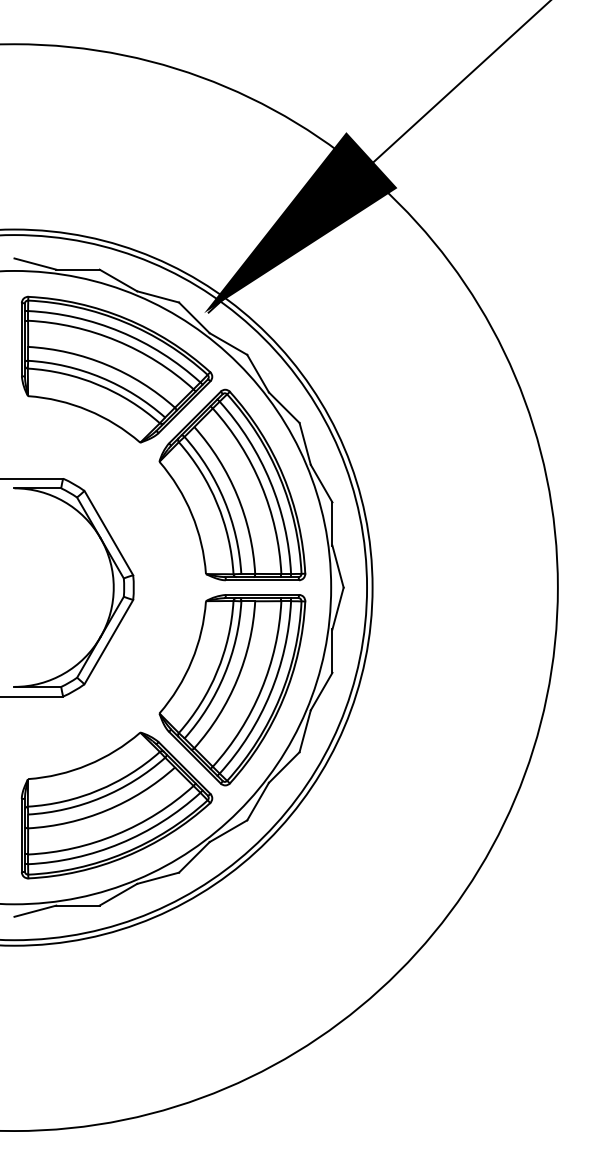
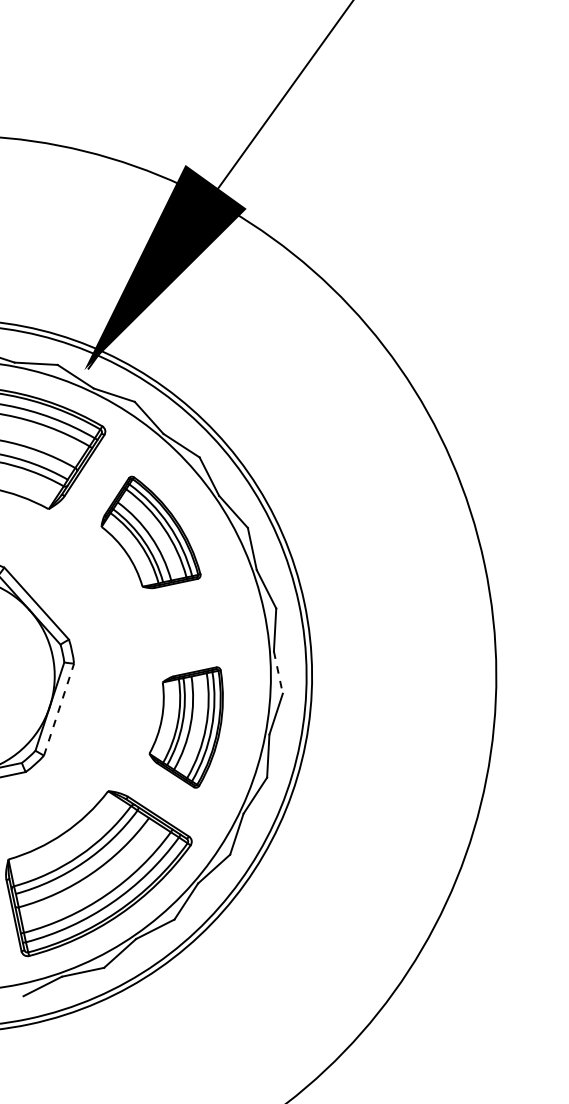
part: (232, 484) -> (146, 530), size x0.6
line: (108, 642) -> (58, 710), solid -> dashed
line: (332, 651) -> (278, 672), solid -> dashed
part: (232, 690) -> (189, 731), size x0.6

